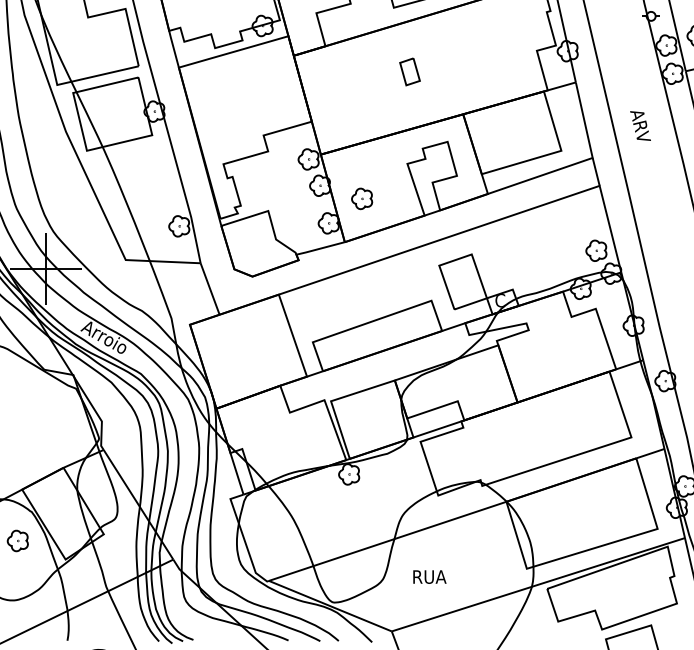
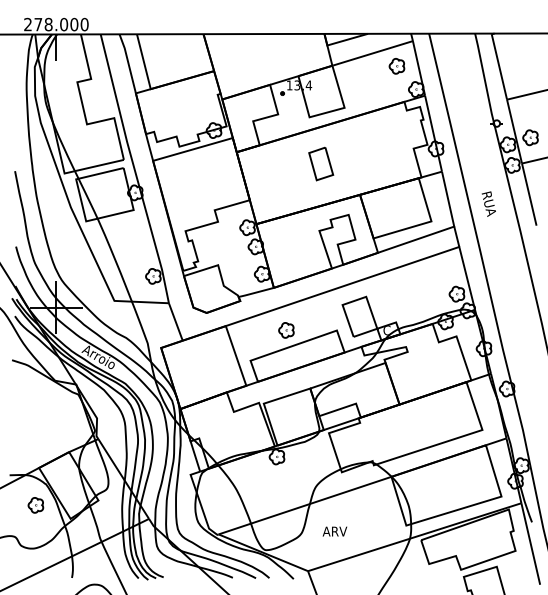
part: (410, 71) -> (321, 163), size x1.67
text: (639, 126) -> (488, 203), ARV -> RUA
part: (362, 199) -> (286, 330), moved
text: (428, 576) -> (334, 531), RUA -> ARV

